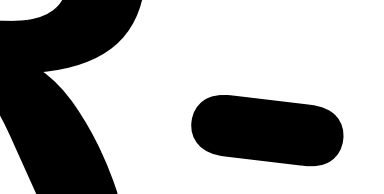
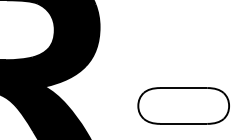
fill: (267, 129) -> (183, 105), removed

